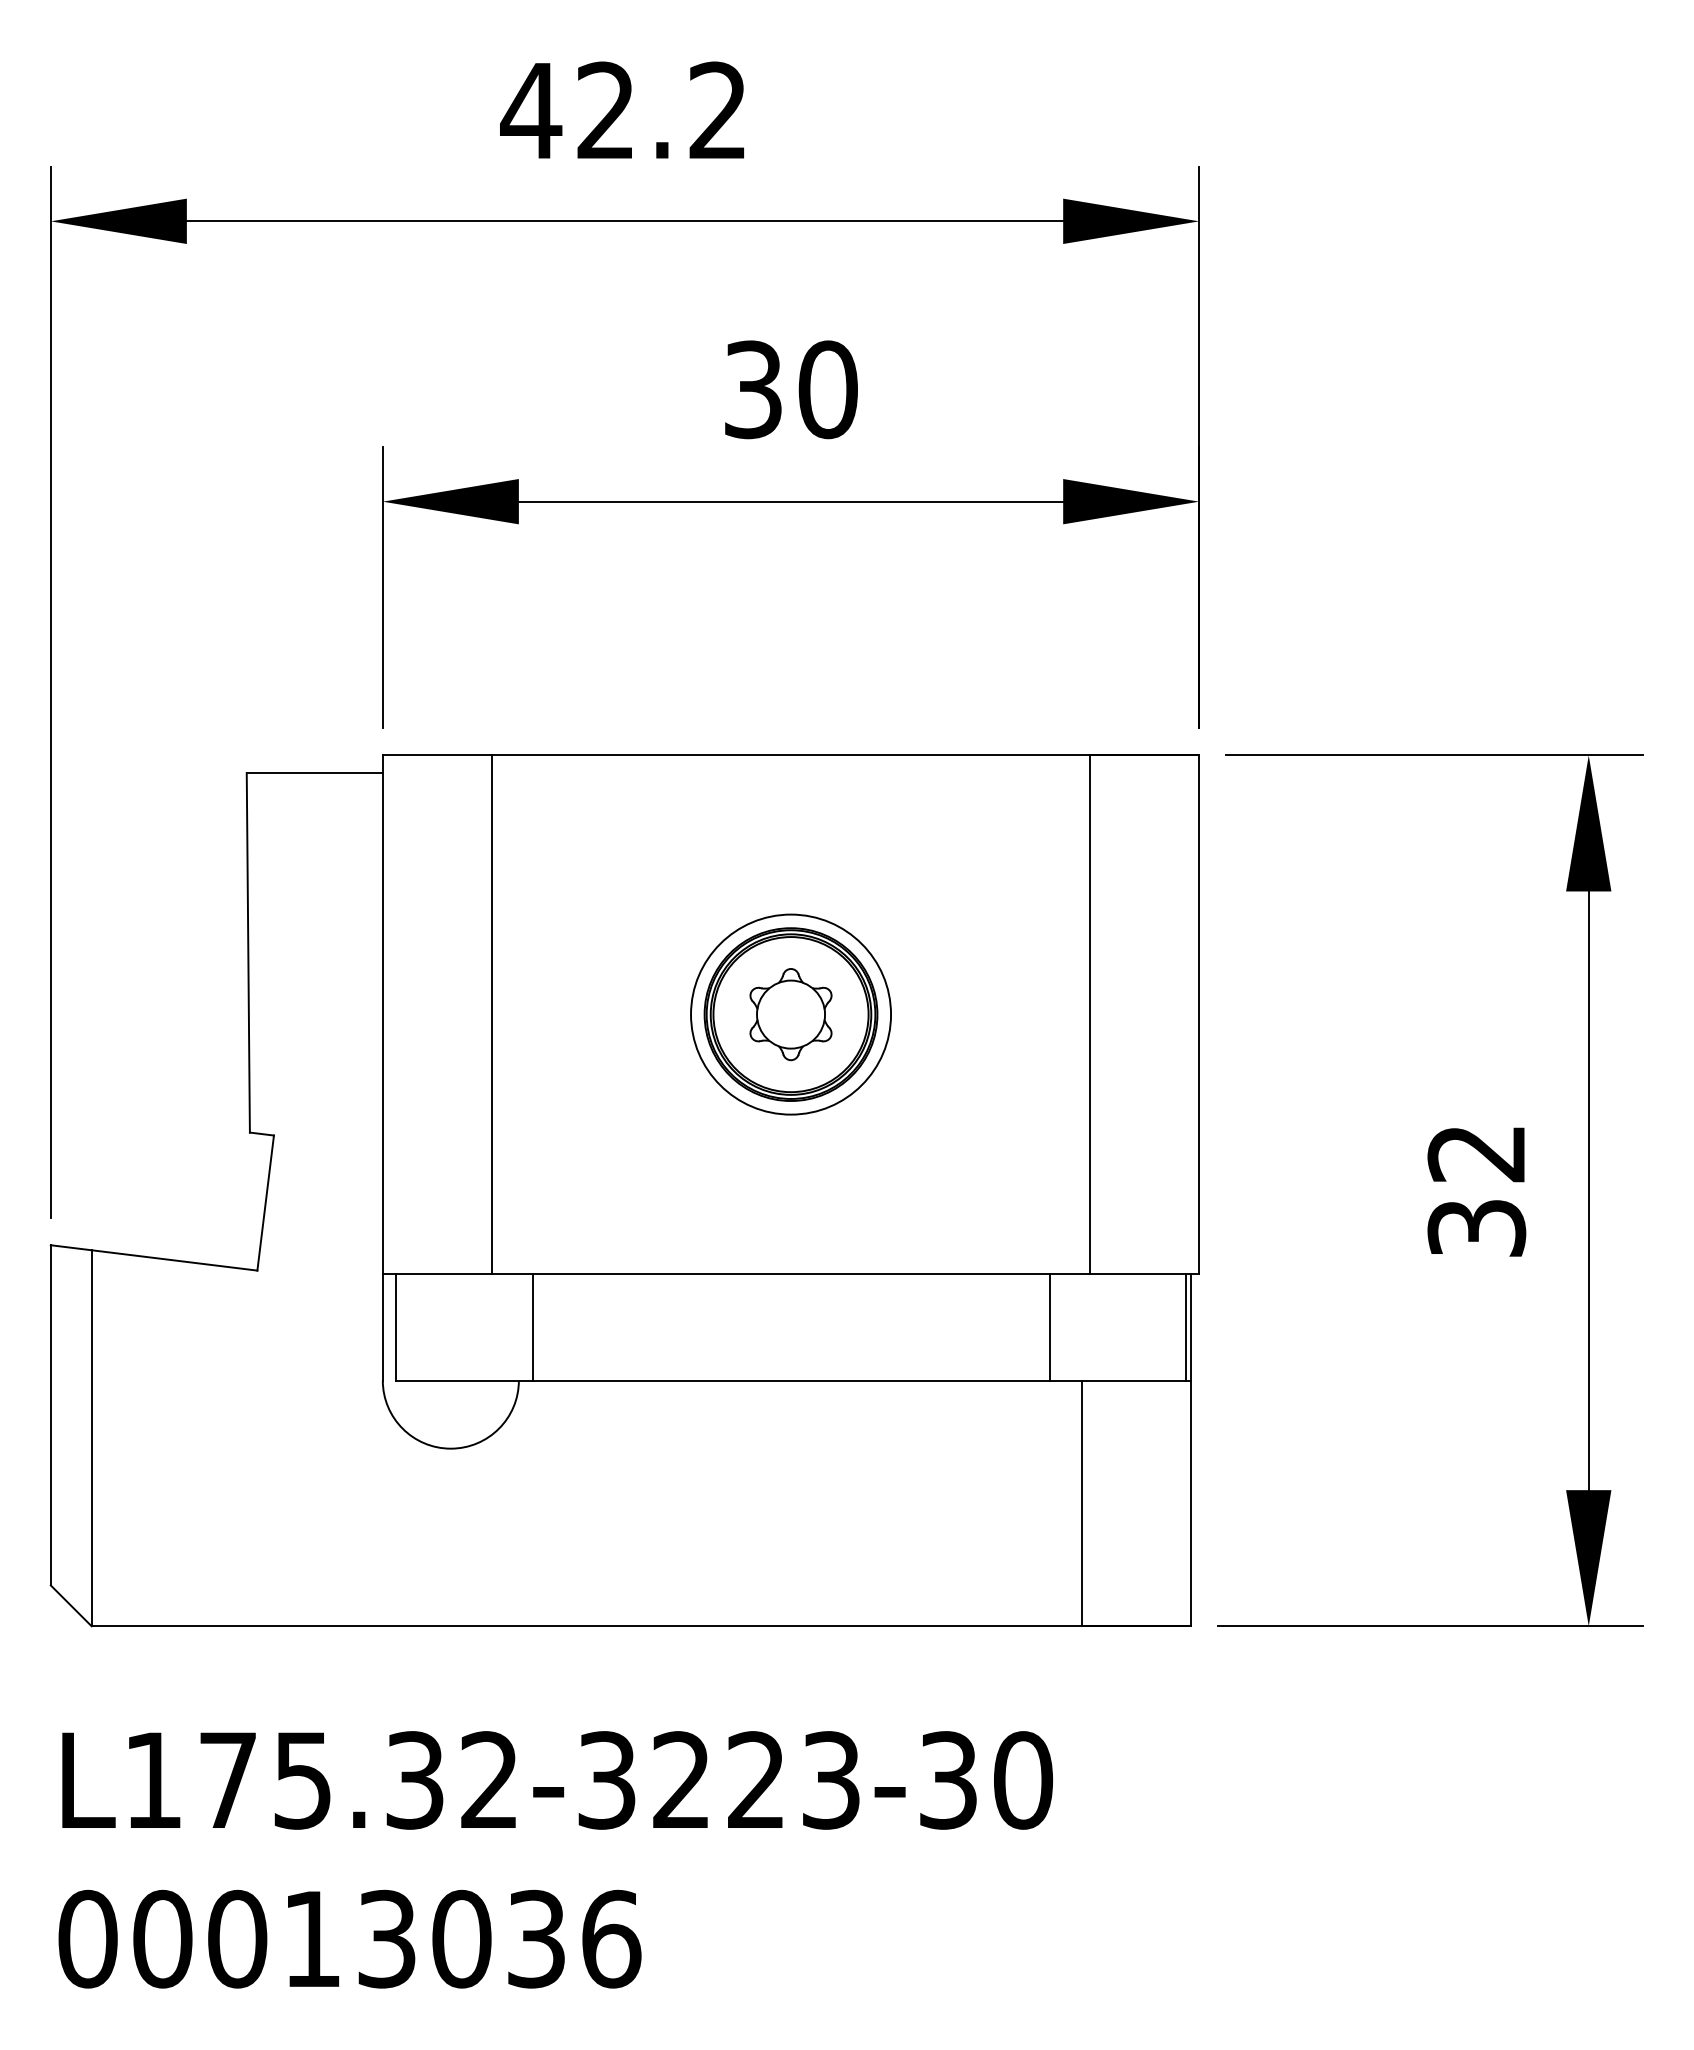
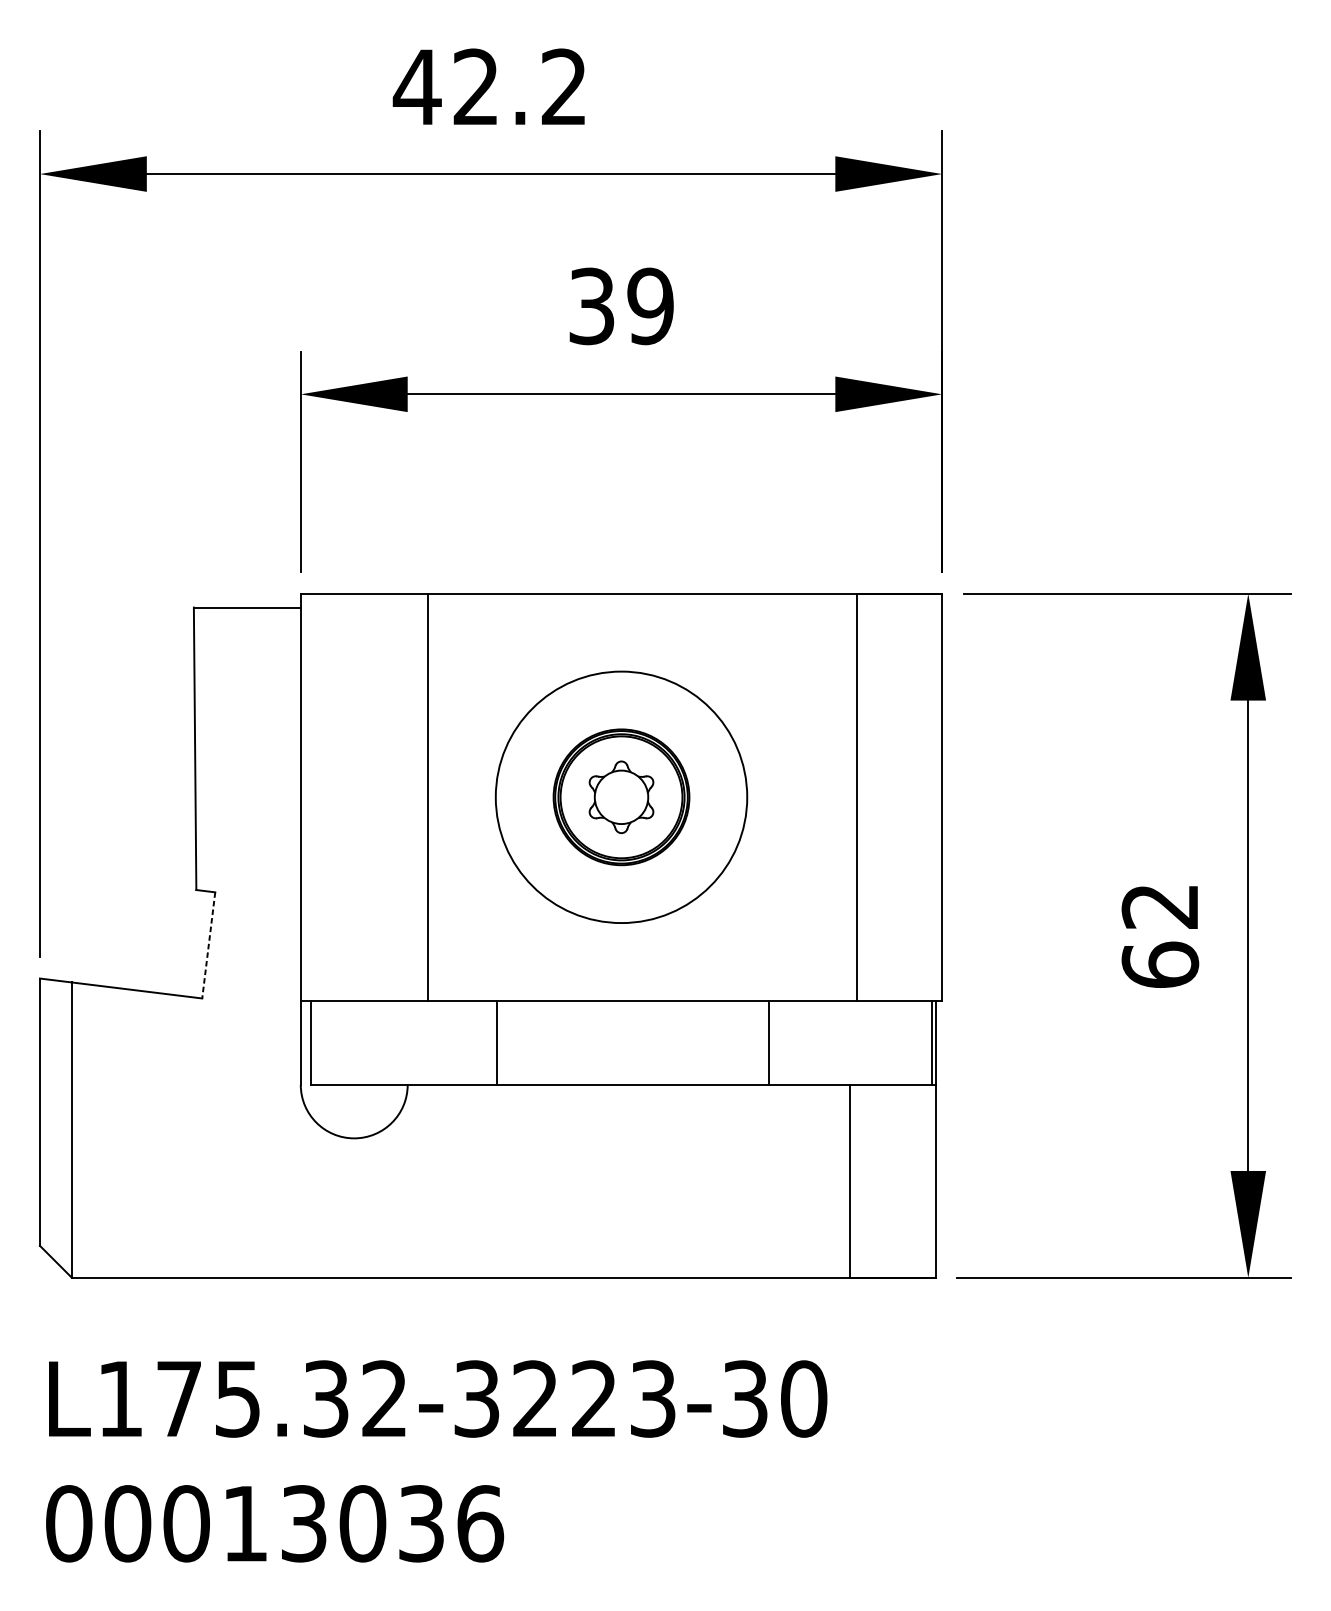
text: (827, 389) -> (650, 306), 30 -> 39
line: (491, 1014) -> (427, 797), moved
circle: (791, 1014) -> (621, 797), size x1.6
line: (265, 1203) -> (208, 945), solid -> dashed
text: (1476, 1227) -> (1160, 964), 32 -> 62
line: (532, 1326) -> (496, 1042), moved
line: (1049, 1326) -> (768, 1042), moved

